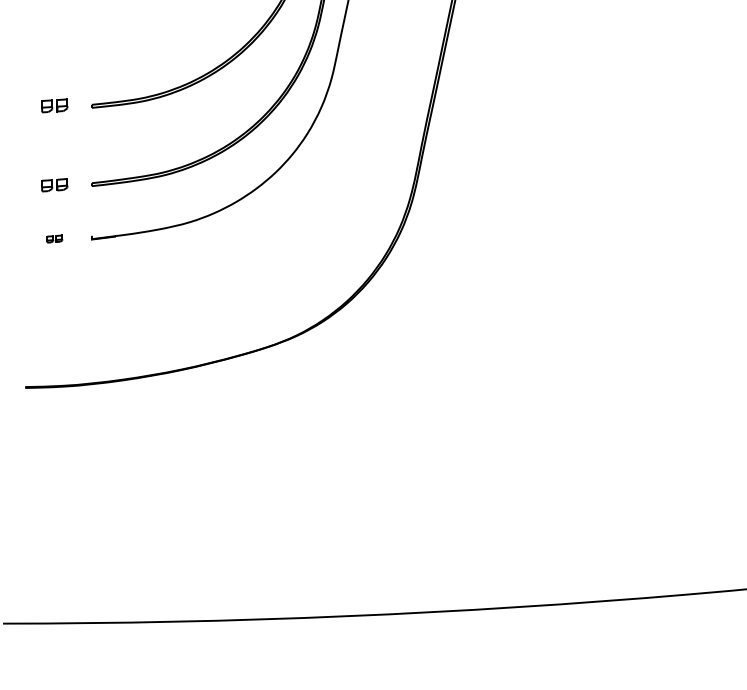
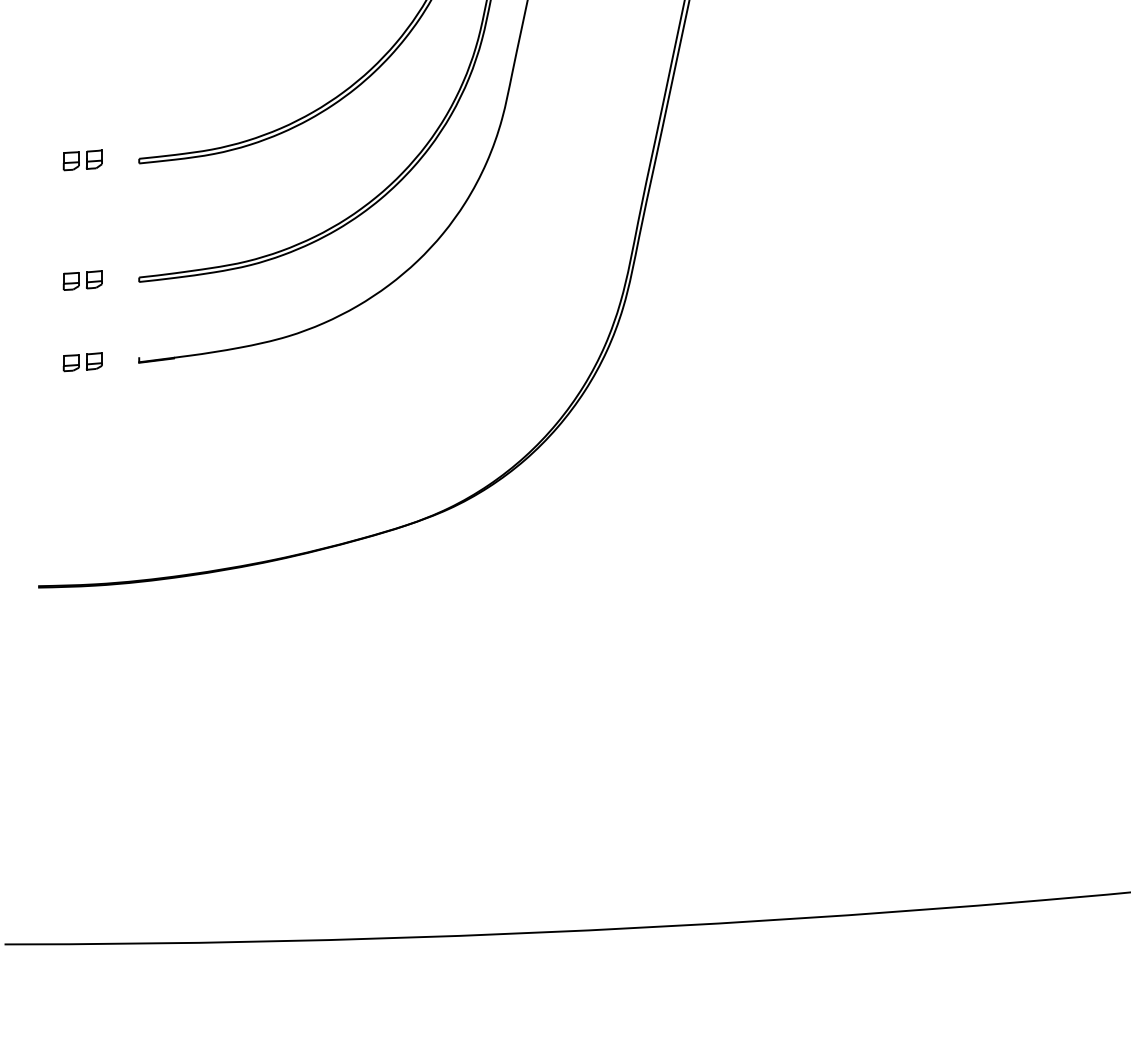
part: (54, 238) -> (82, 361), size x1.67

